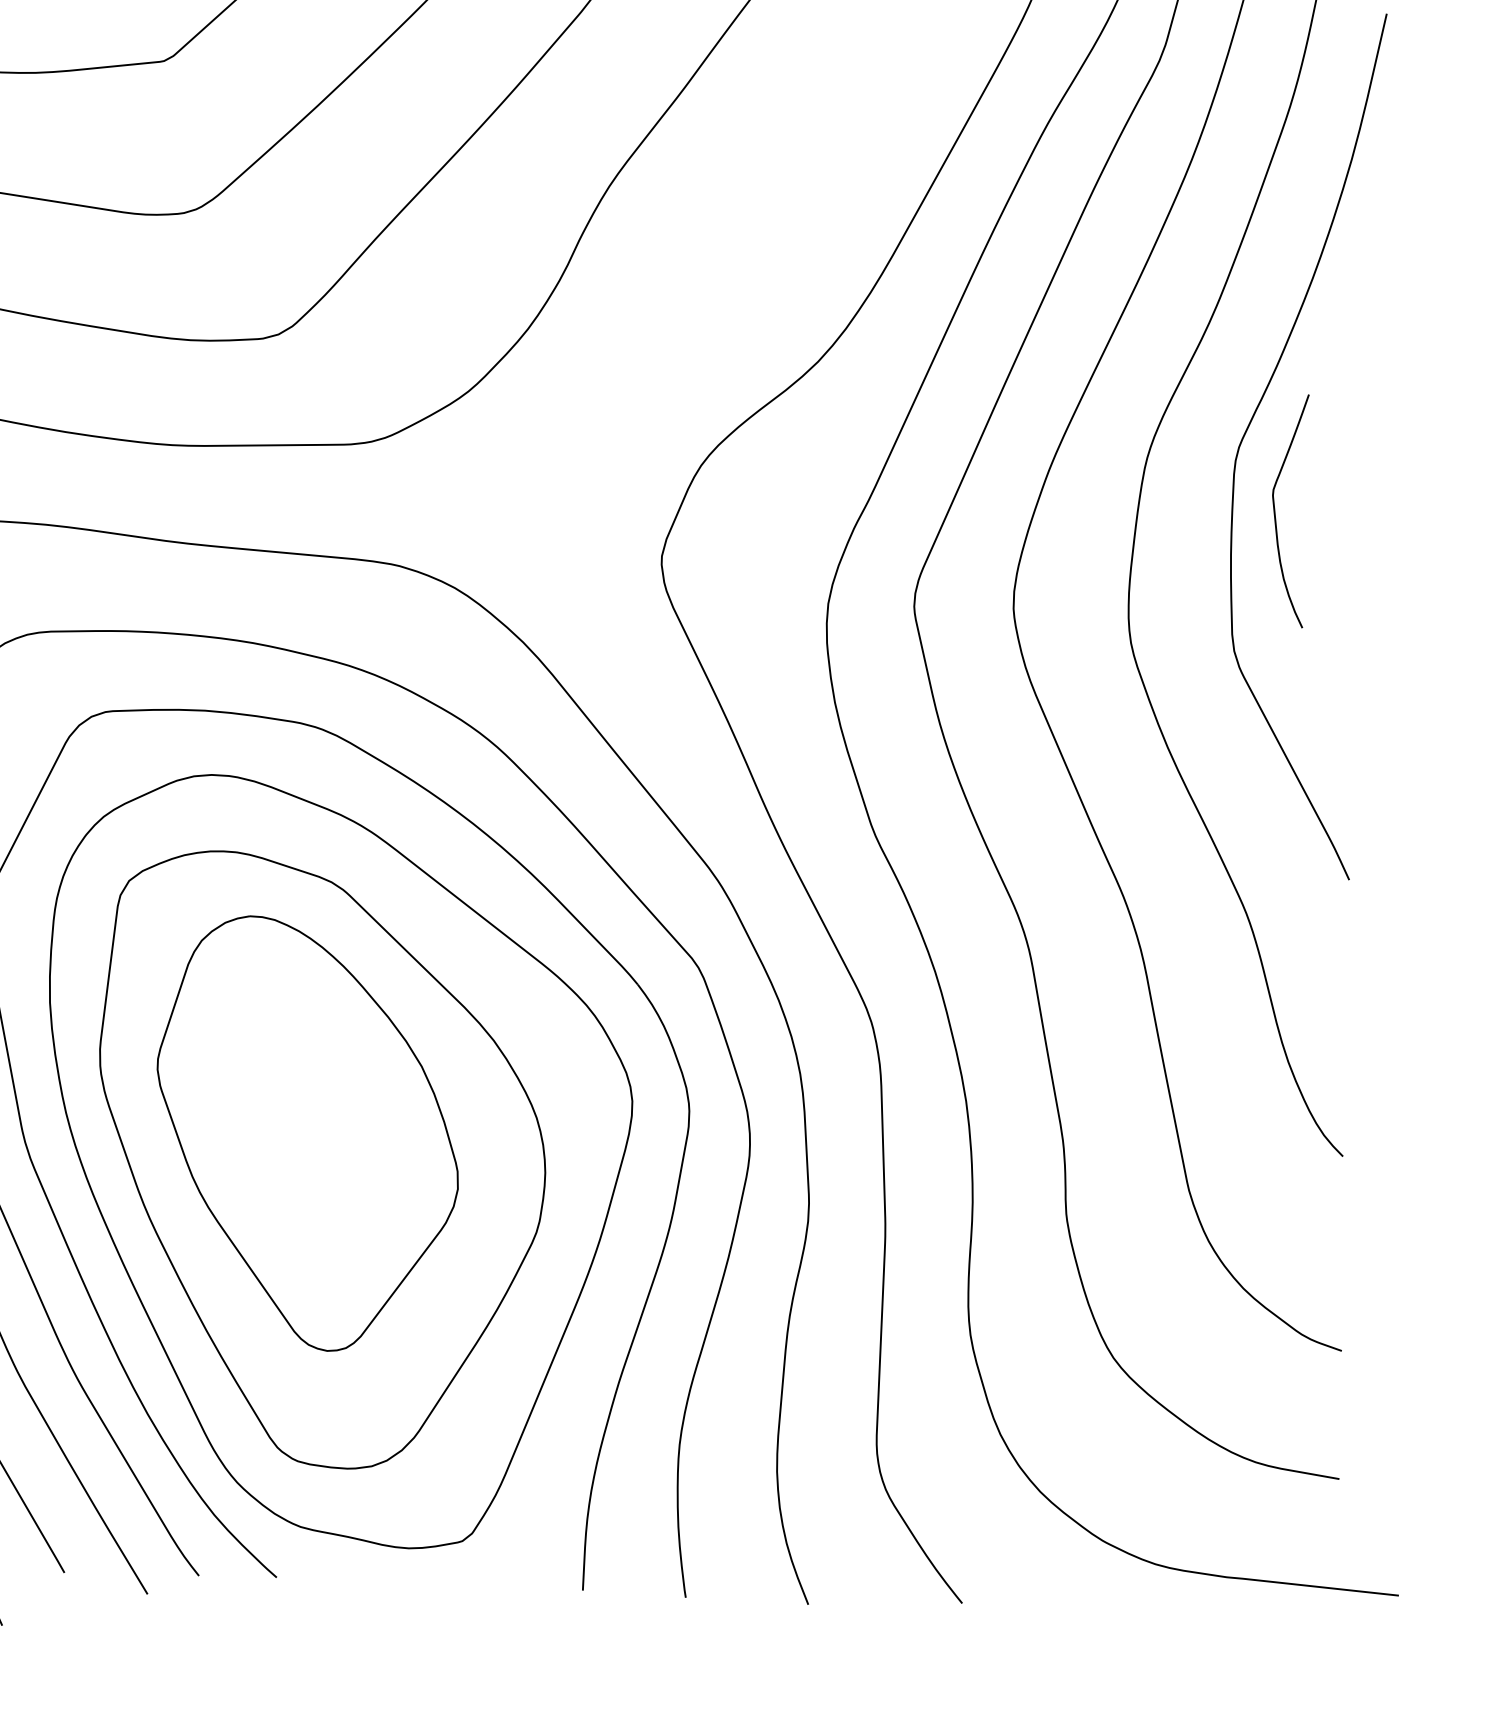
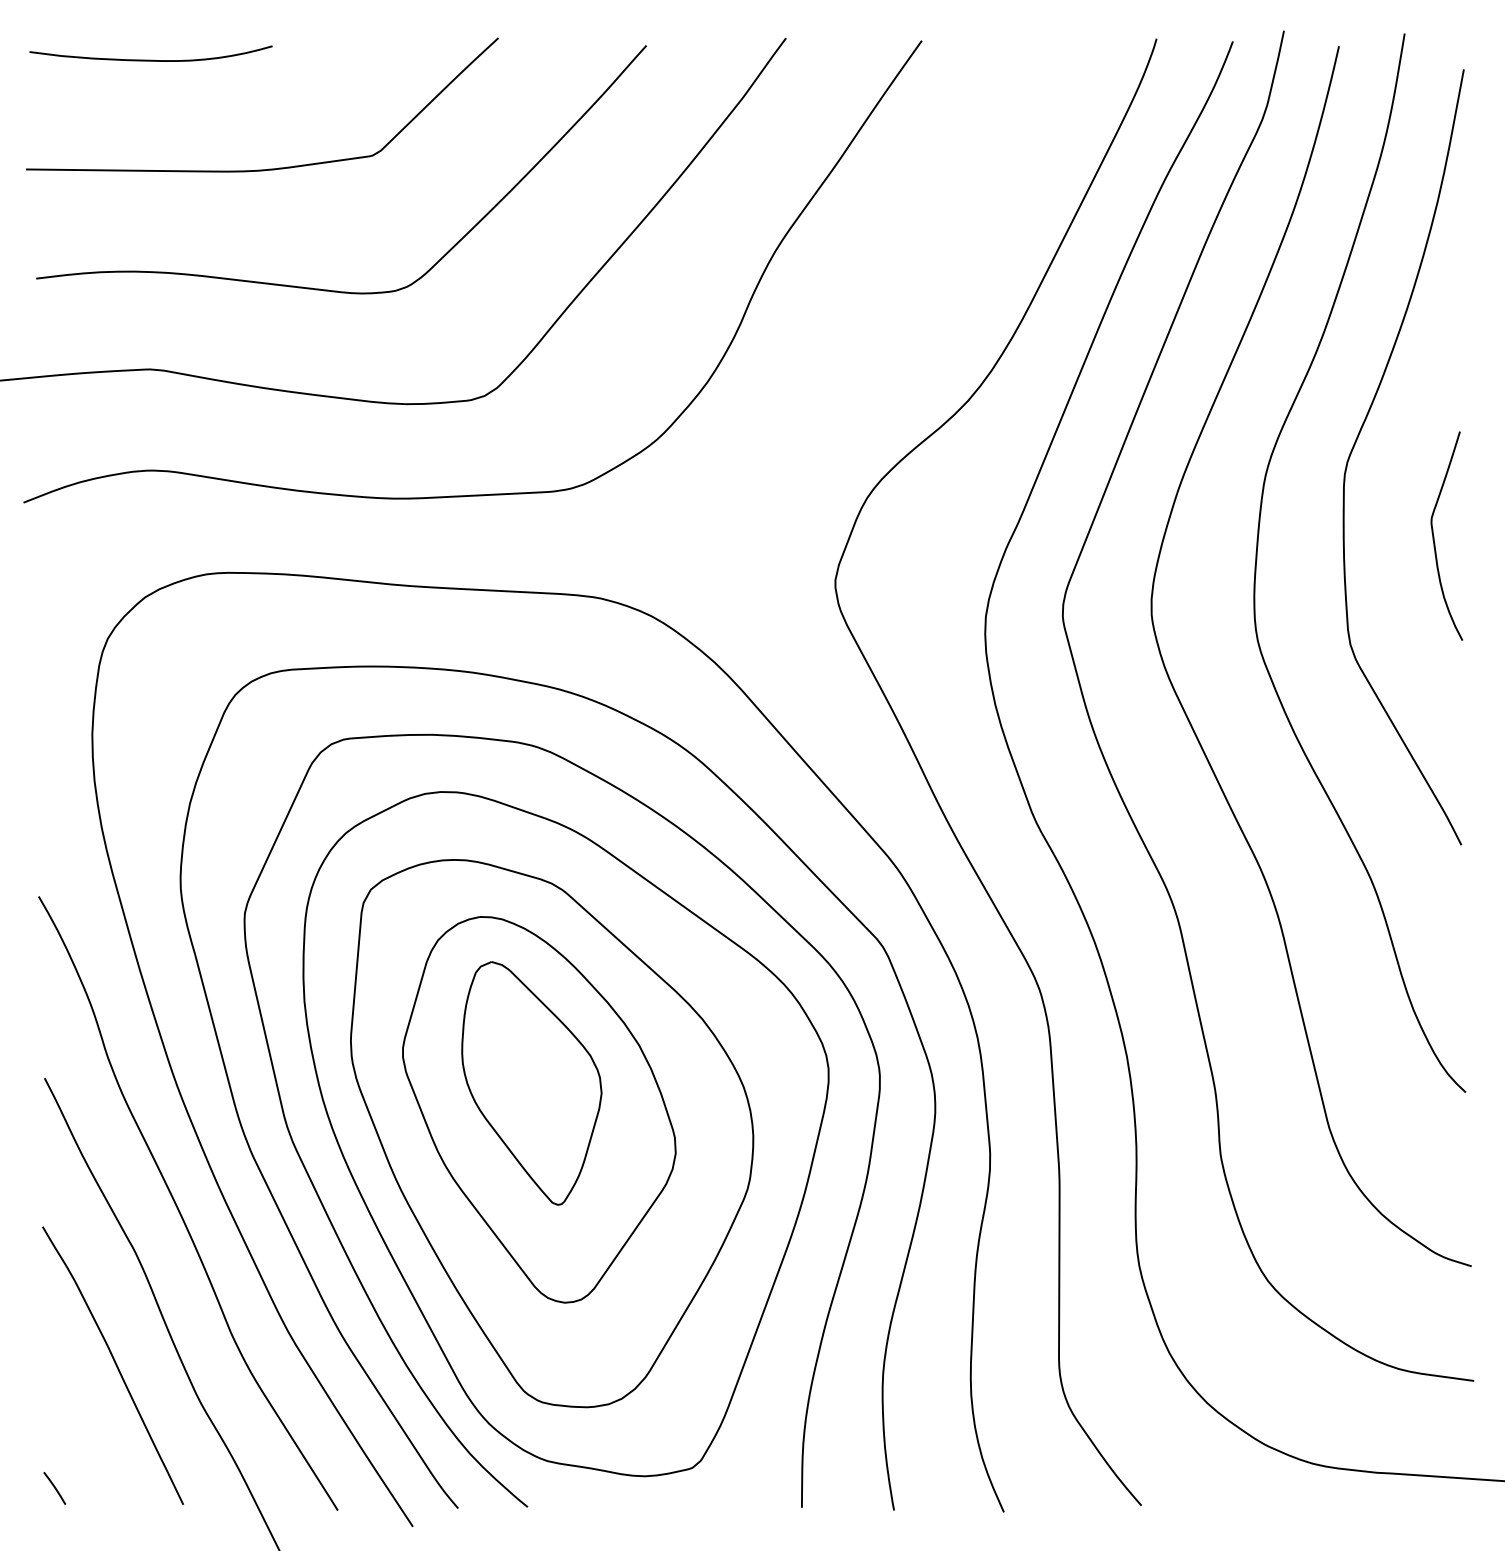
curve: (1275, 510) -> (1434, 536), moved
part: (299, 1104) -> (531, 1083), added

